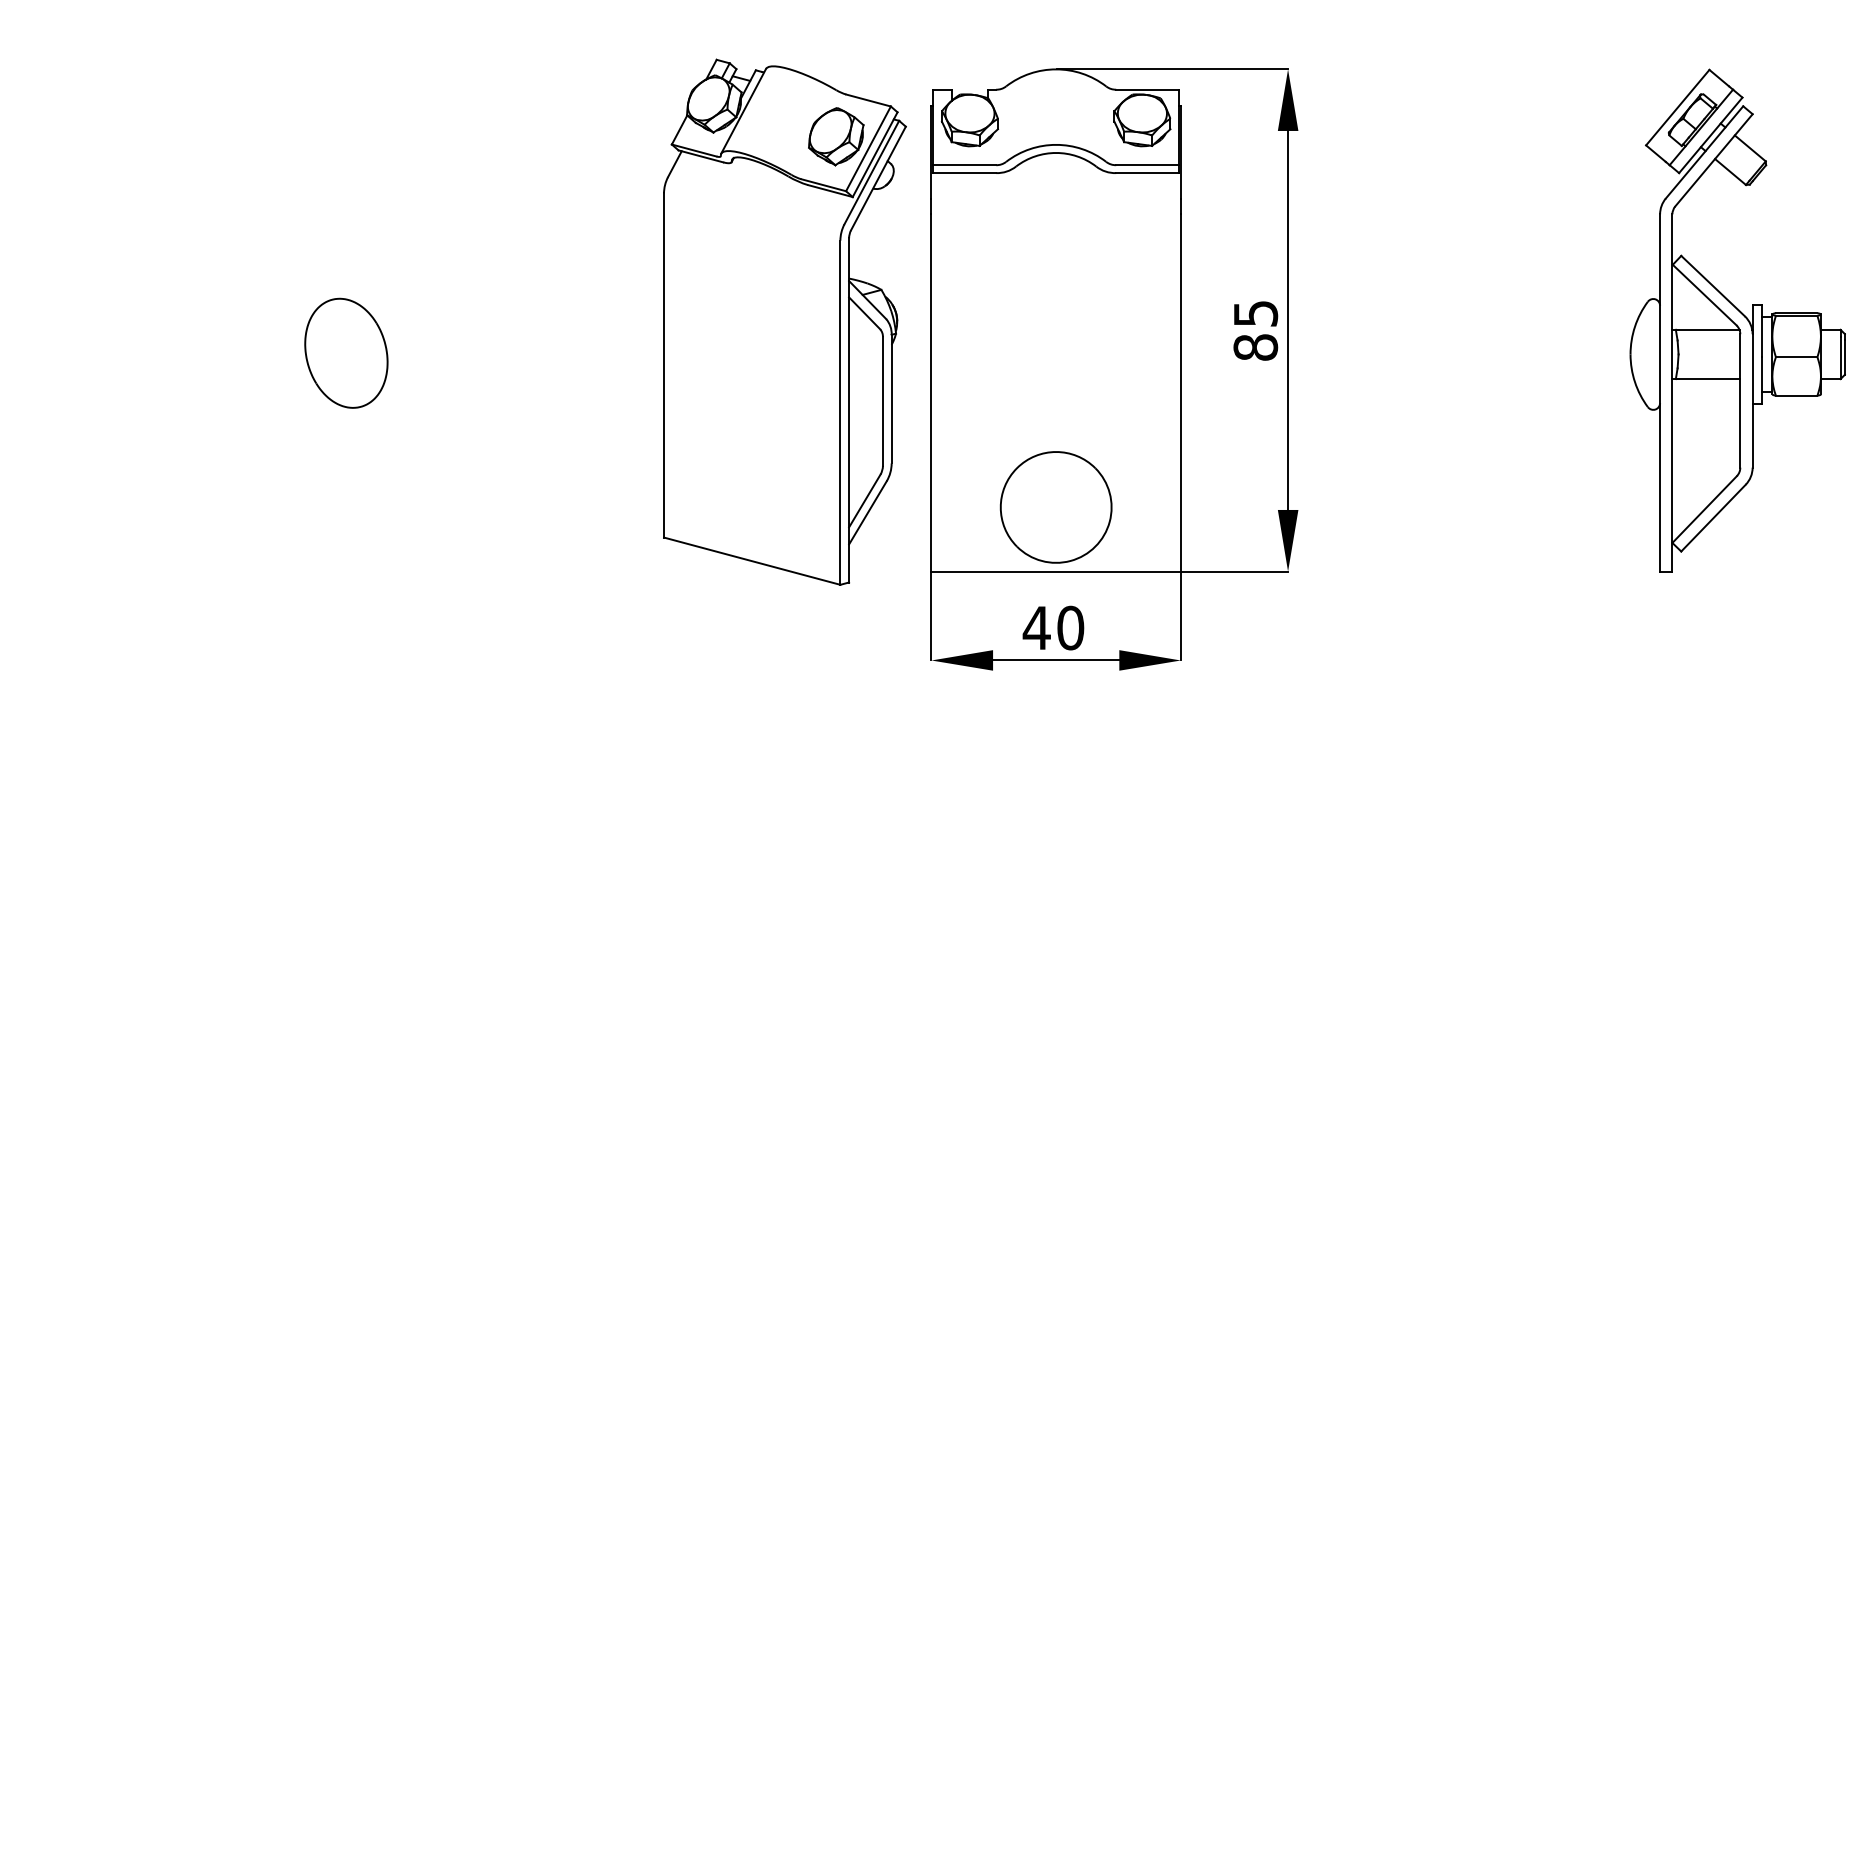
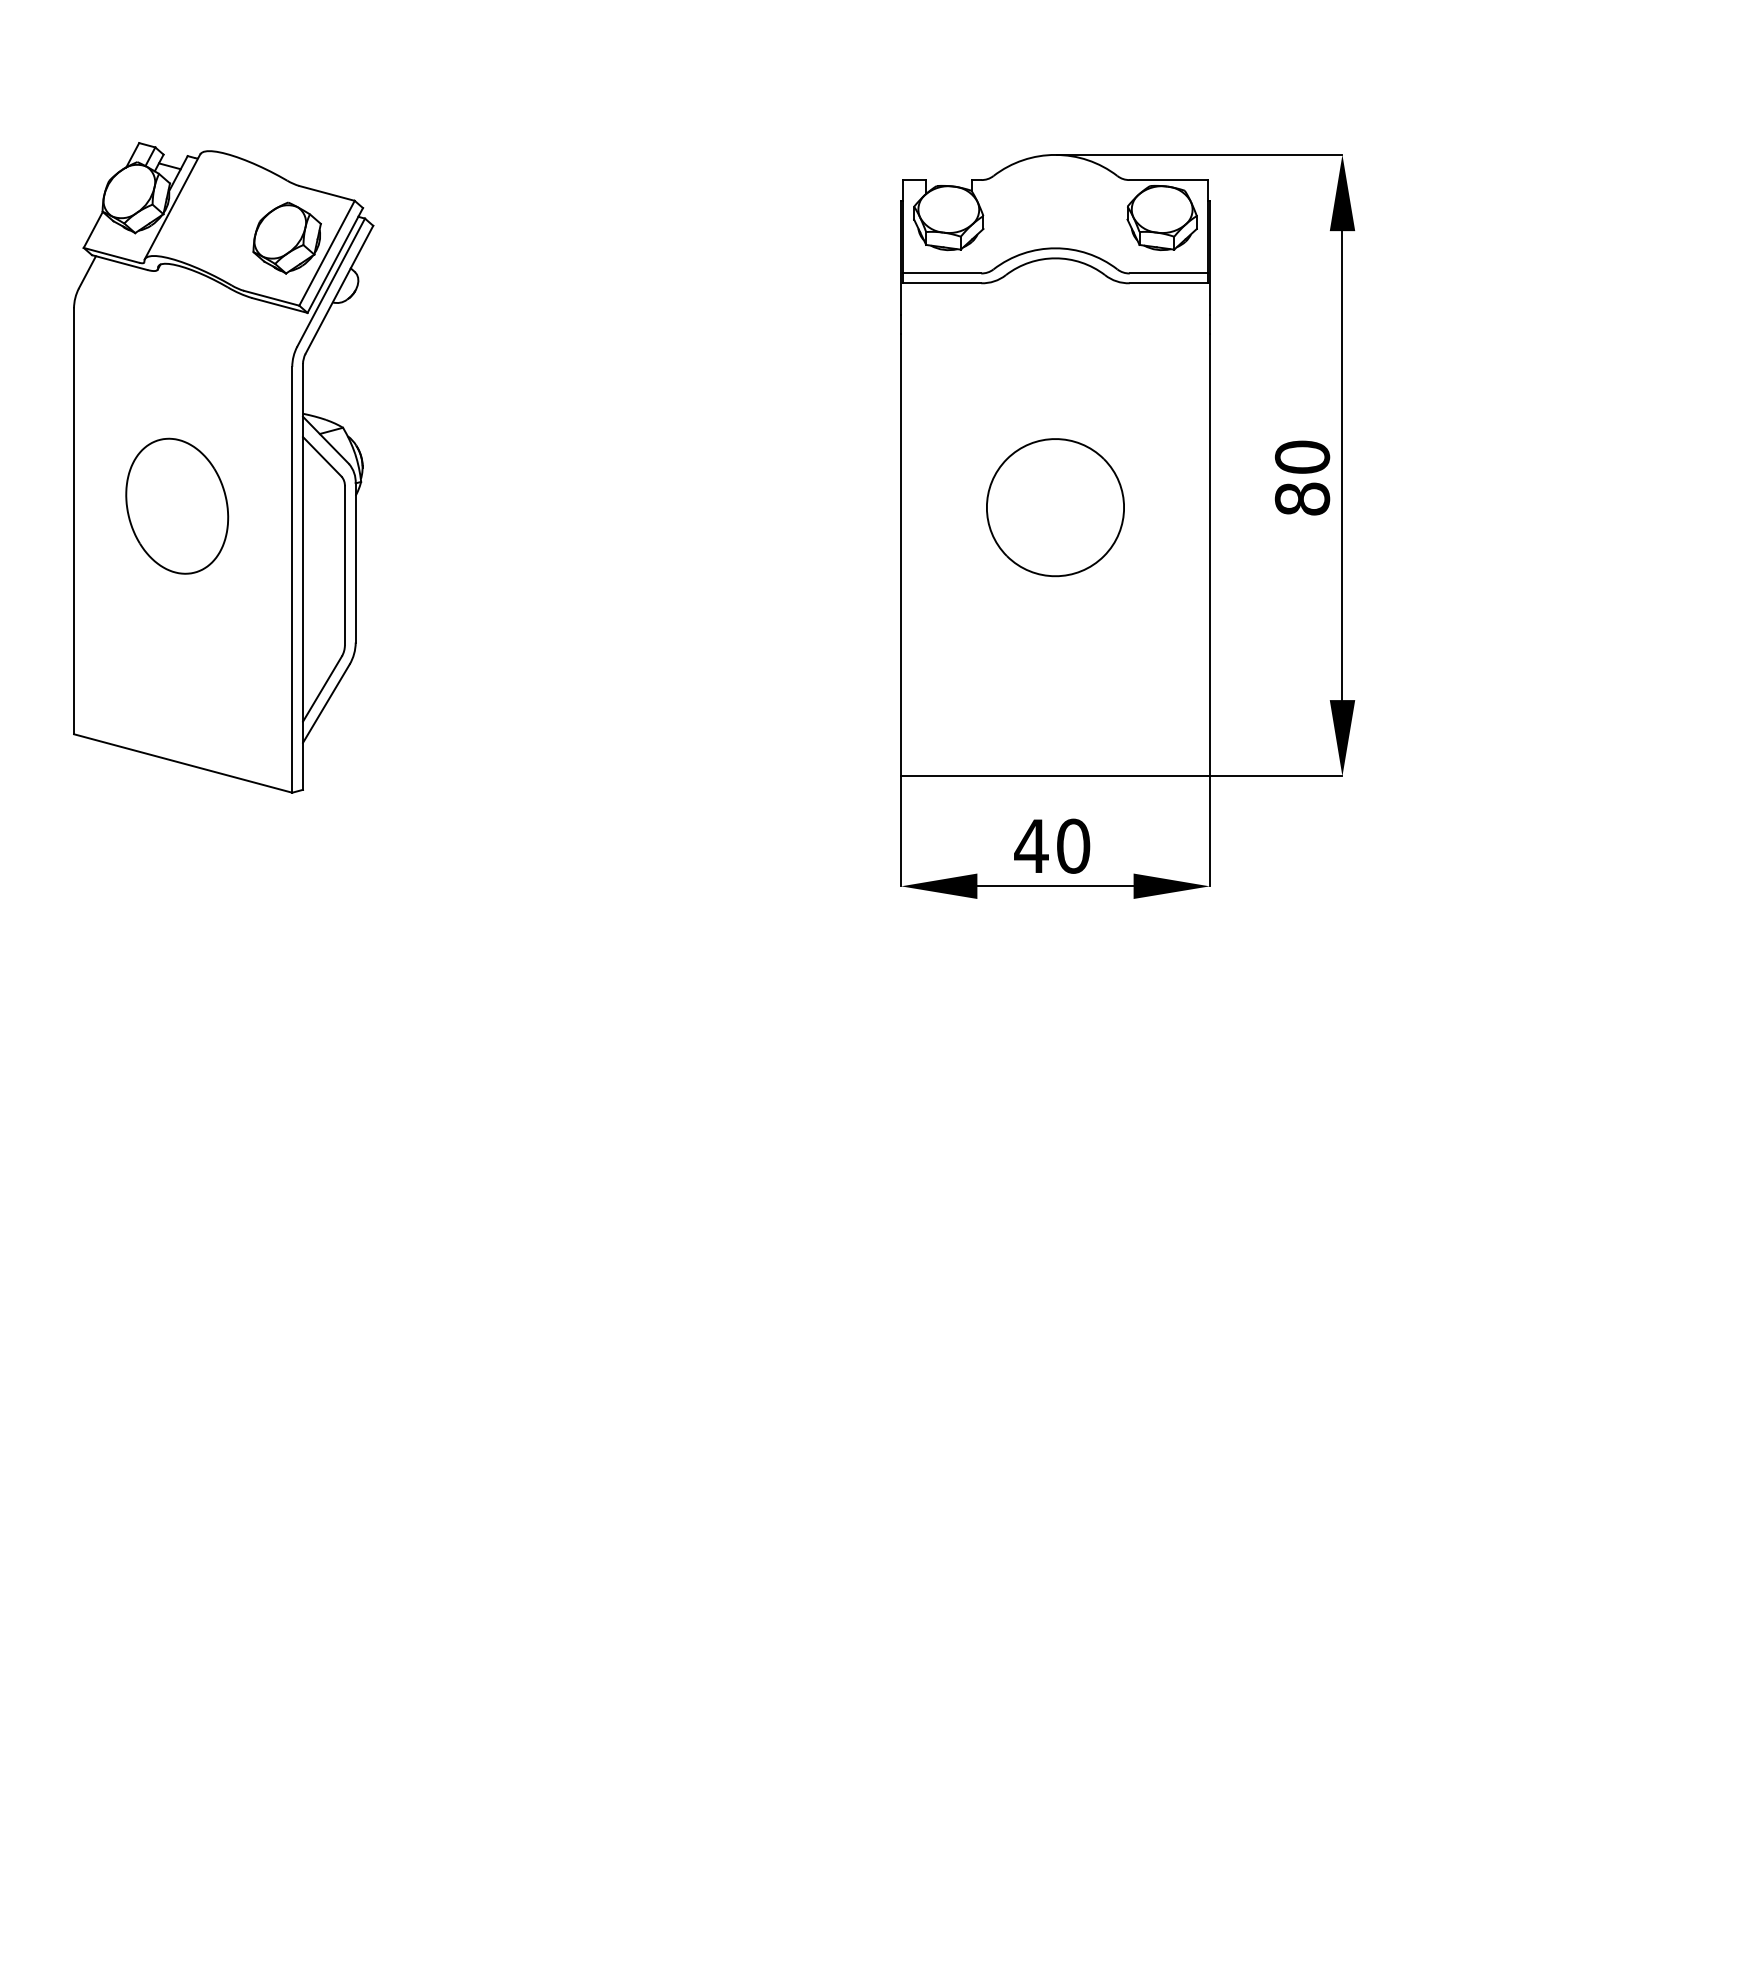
text: (1255, 313) -> (1302, 456), 85 -> 80
part: (784, 321) -> (223, 466), moved
part: (1055, 507) -> (1054, 507), moved

